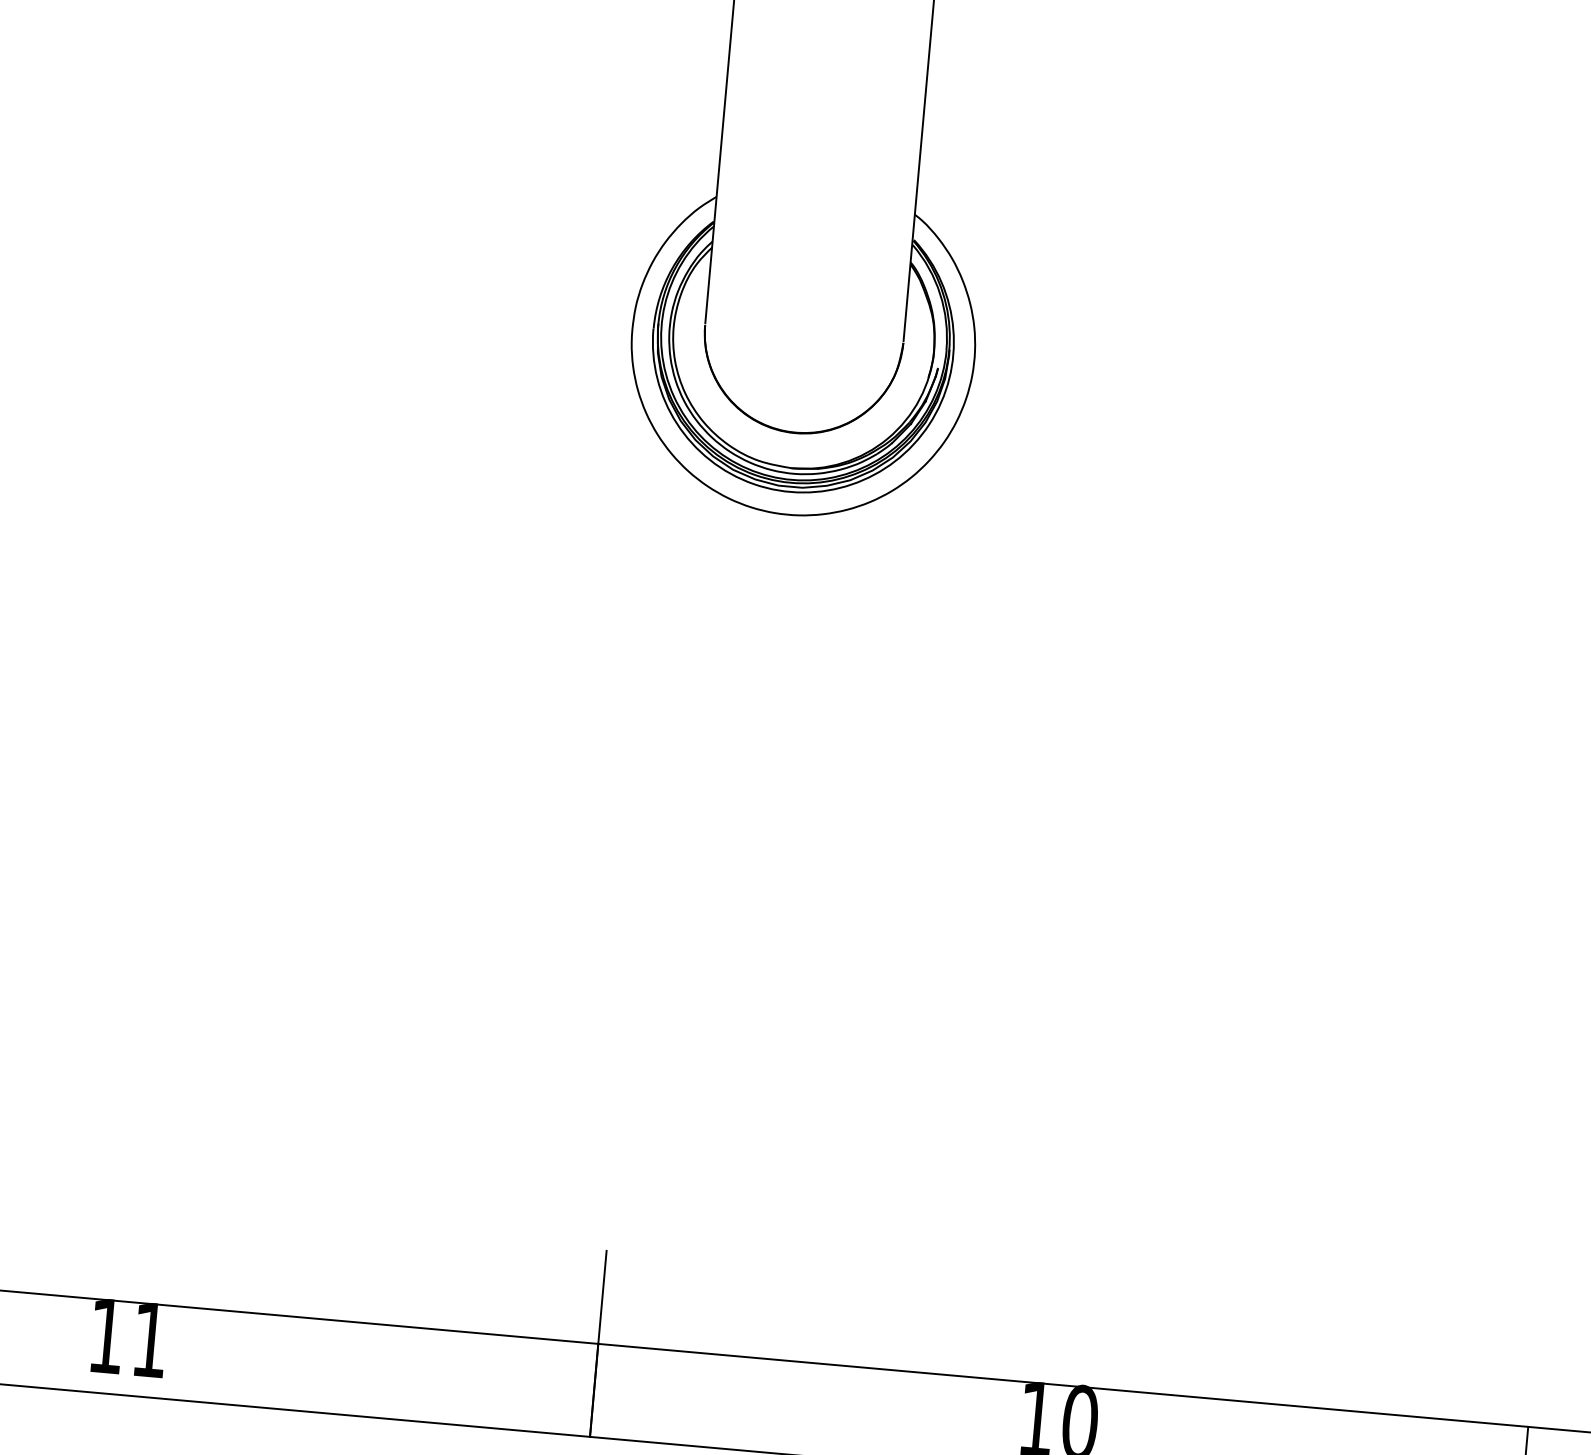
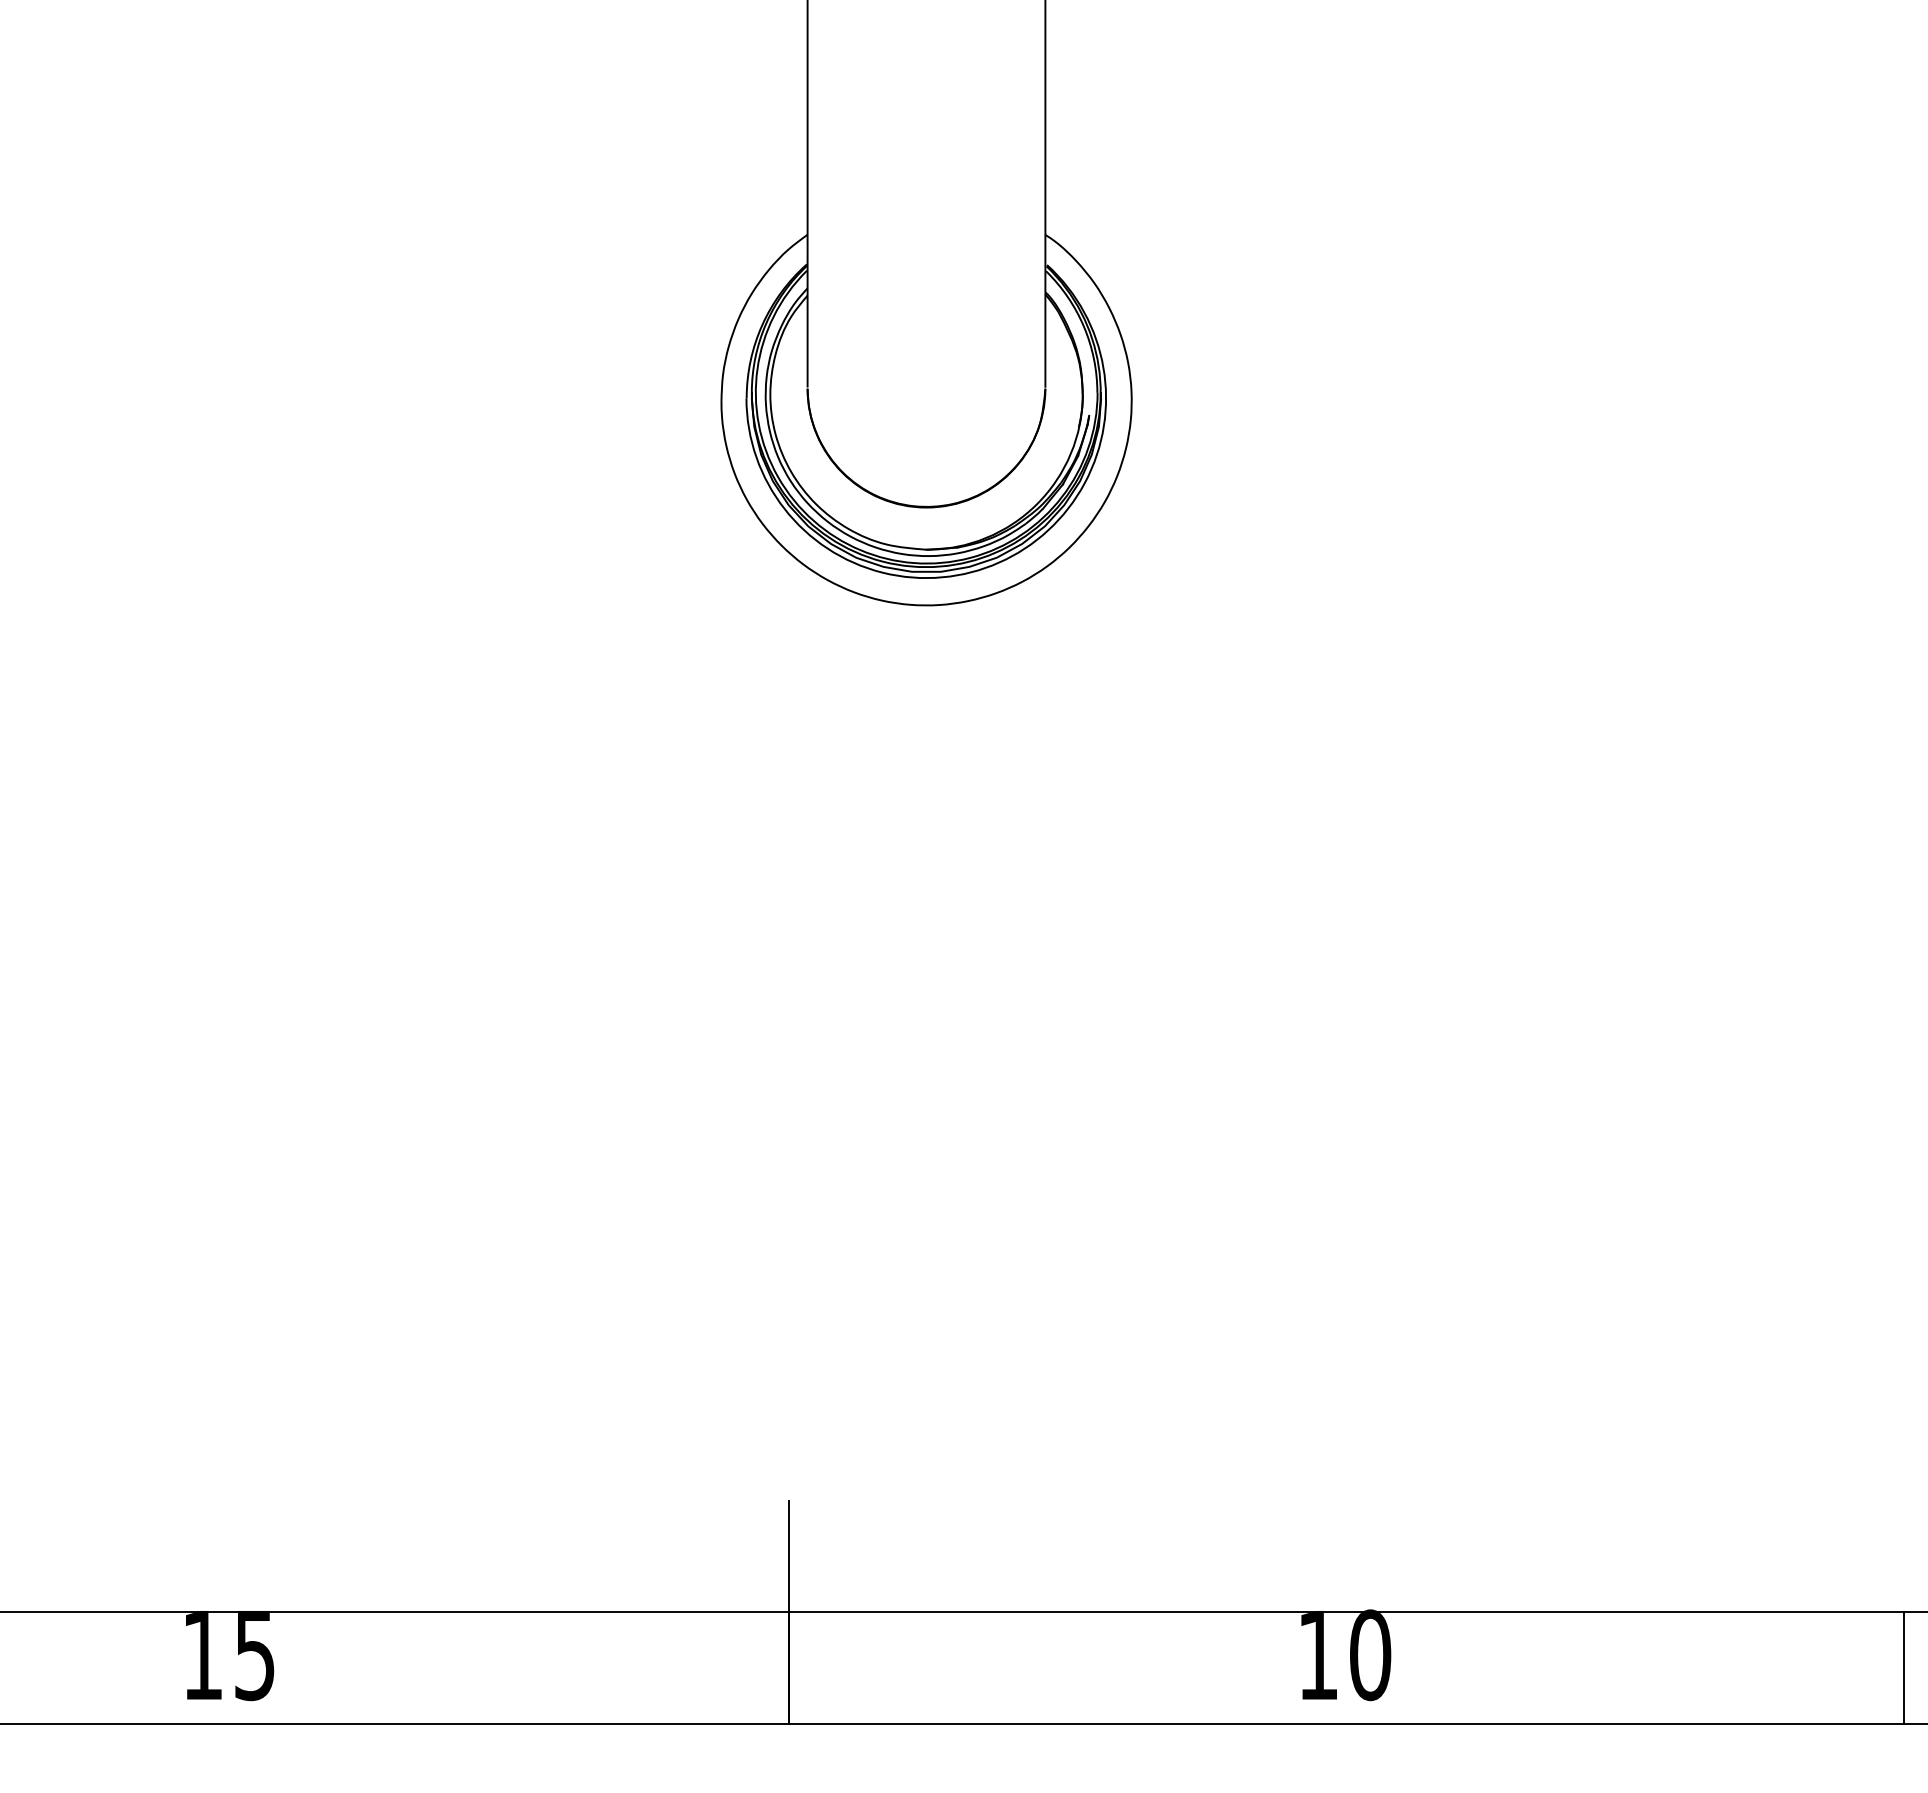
text: (149, 1341) -> (254, 1657), 11 -> 15

